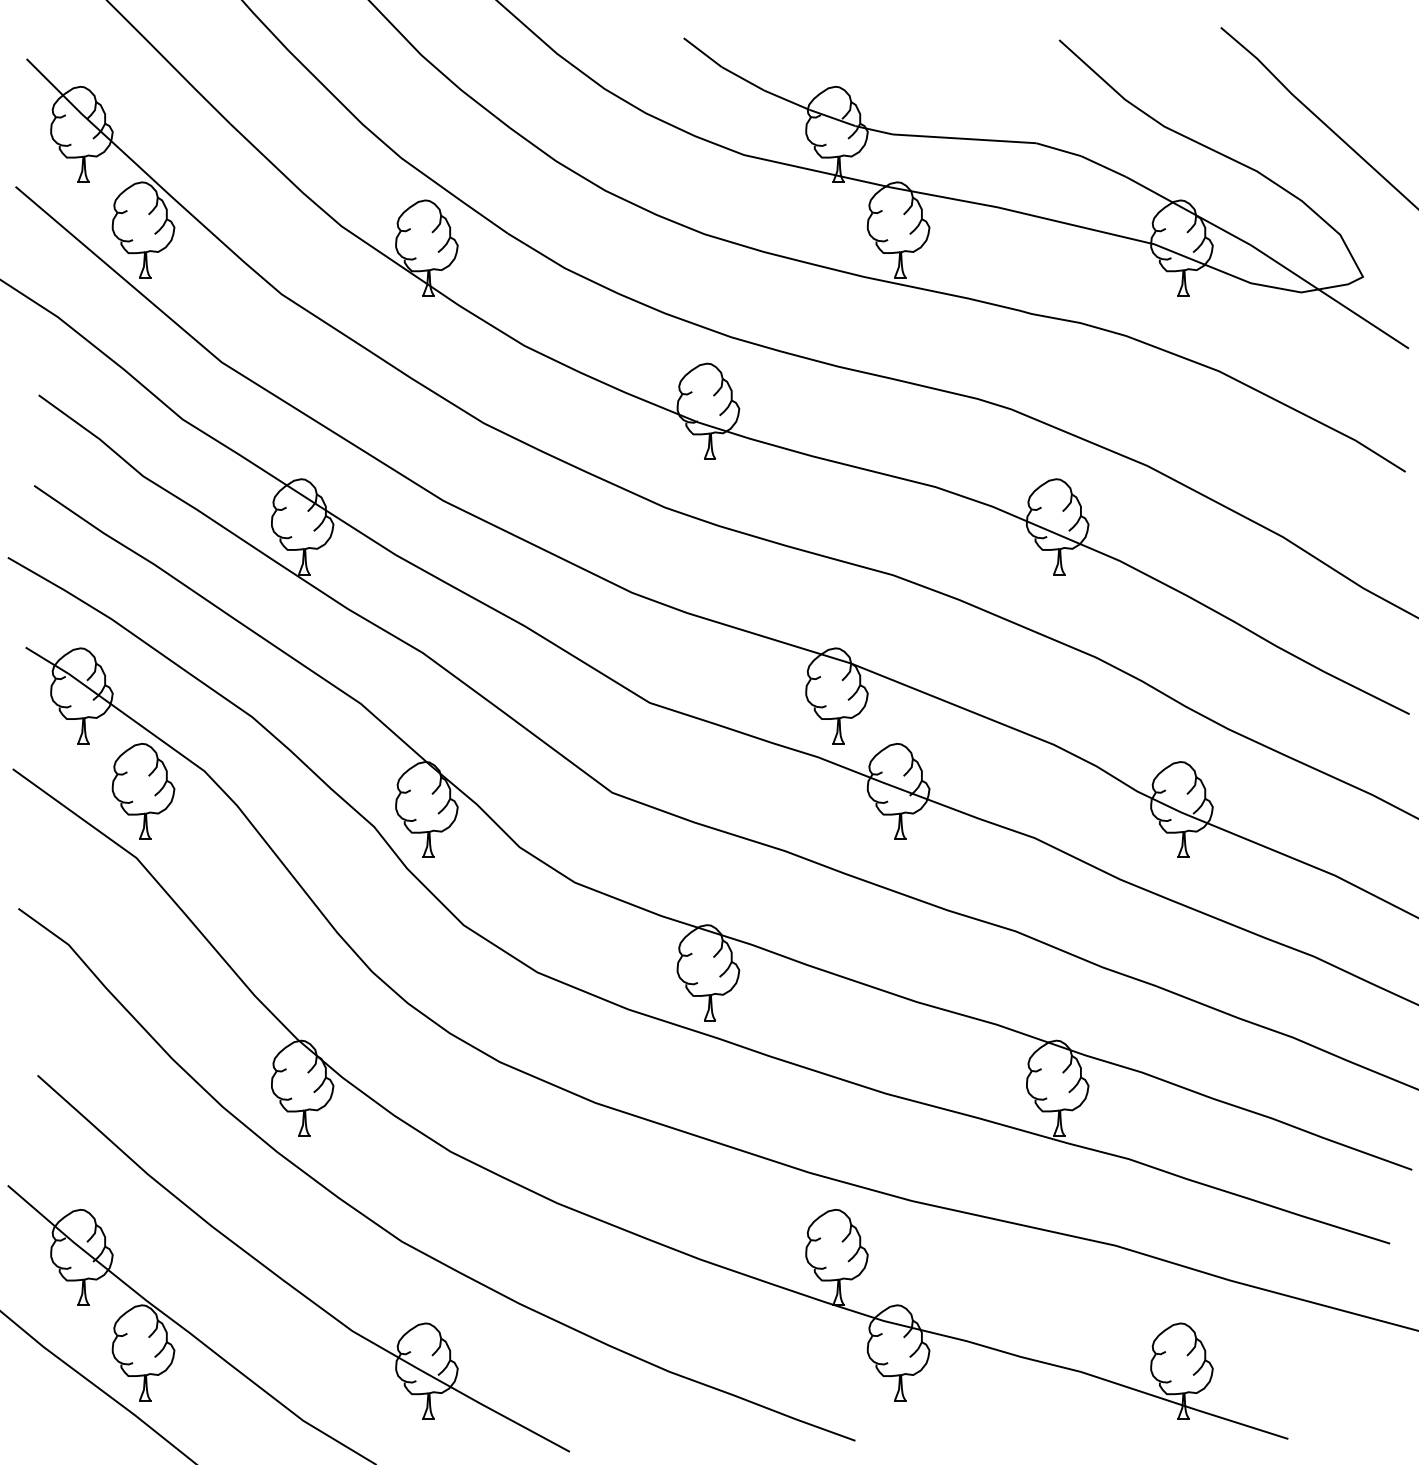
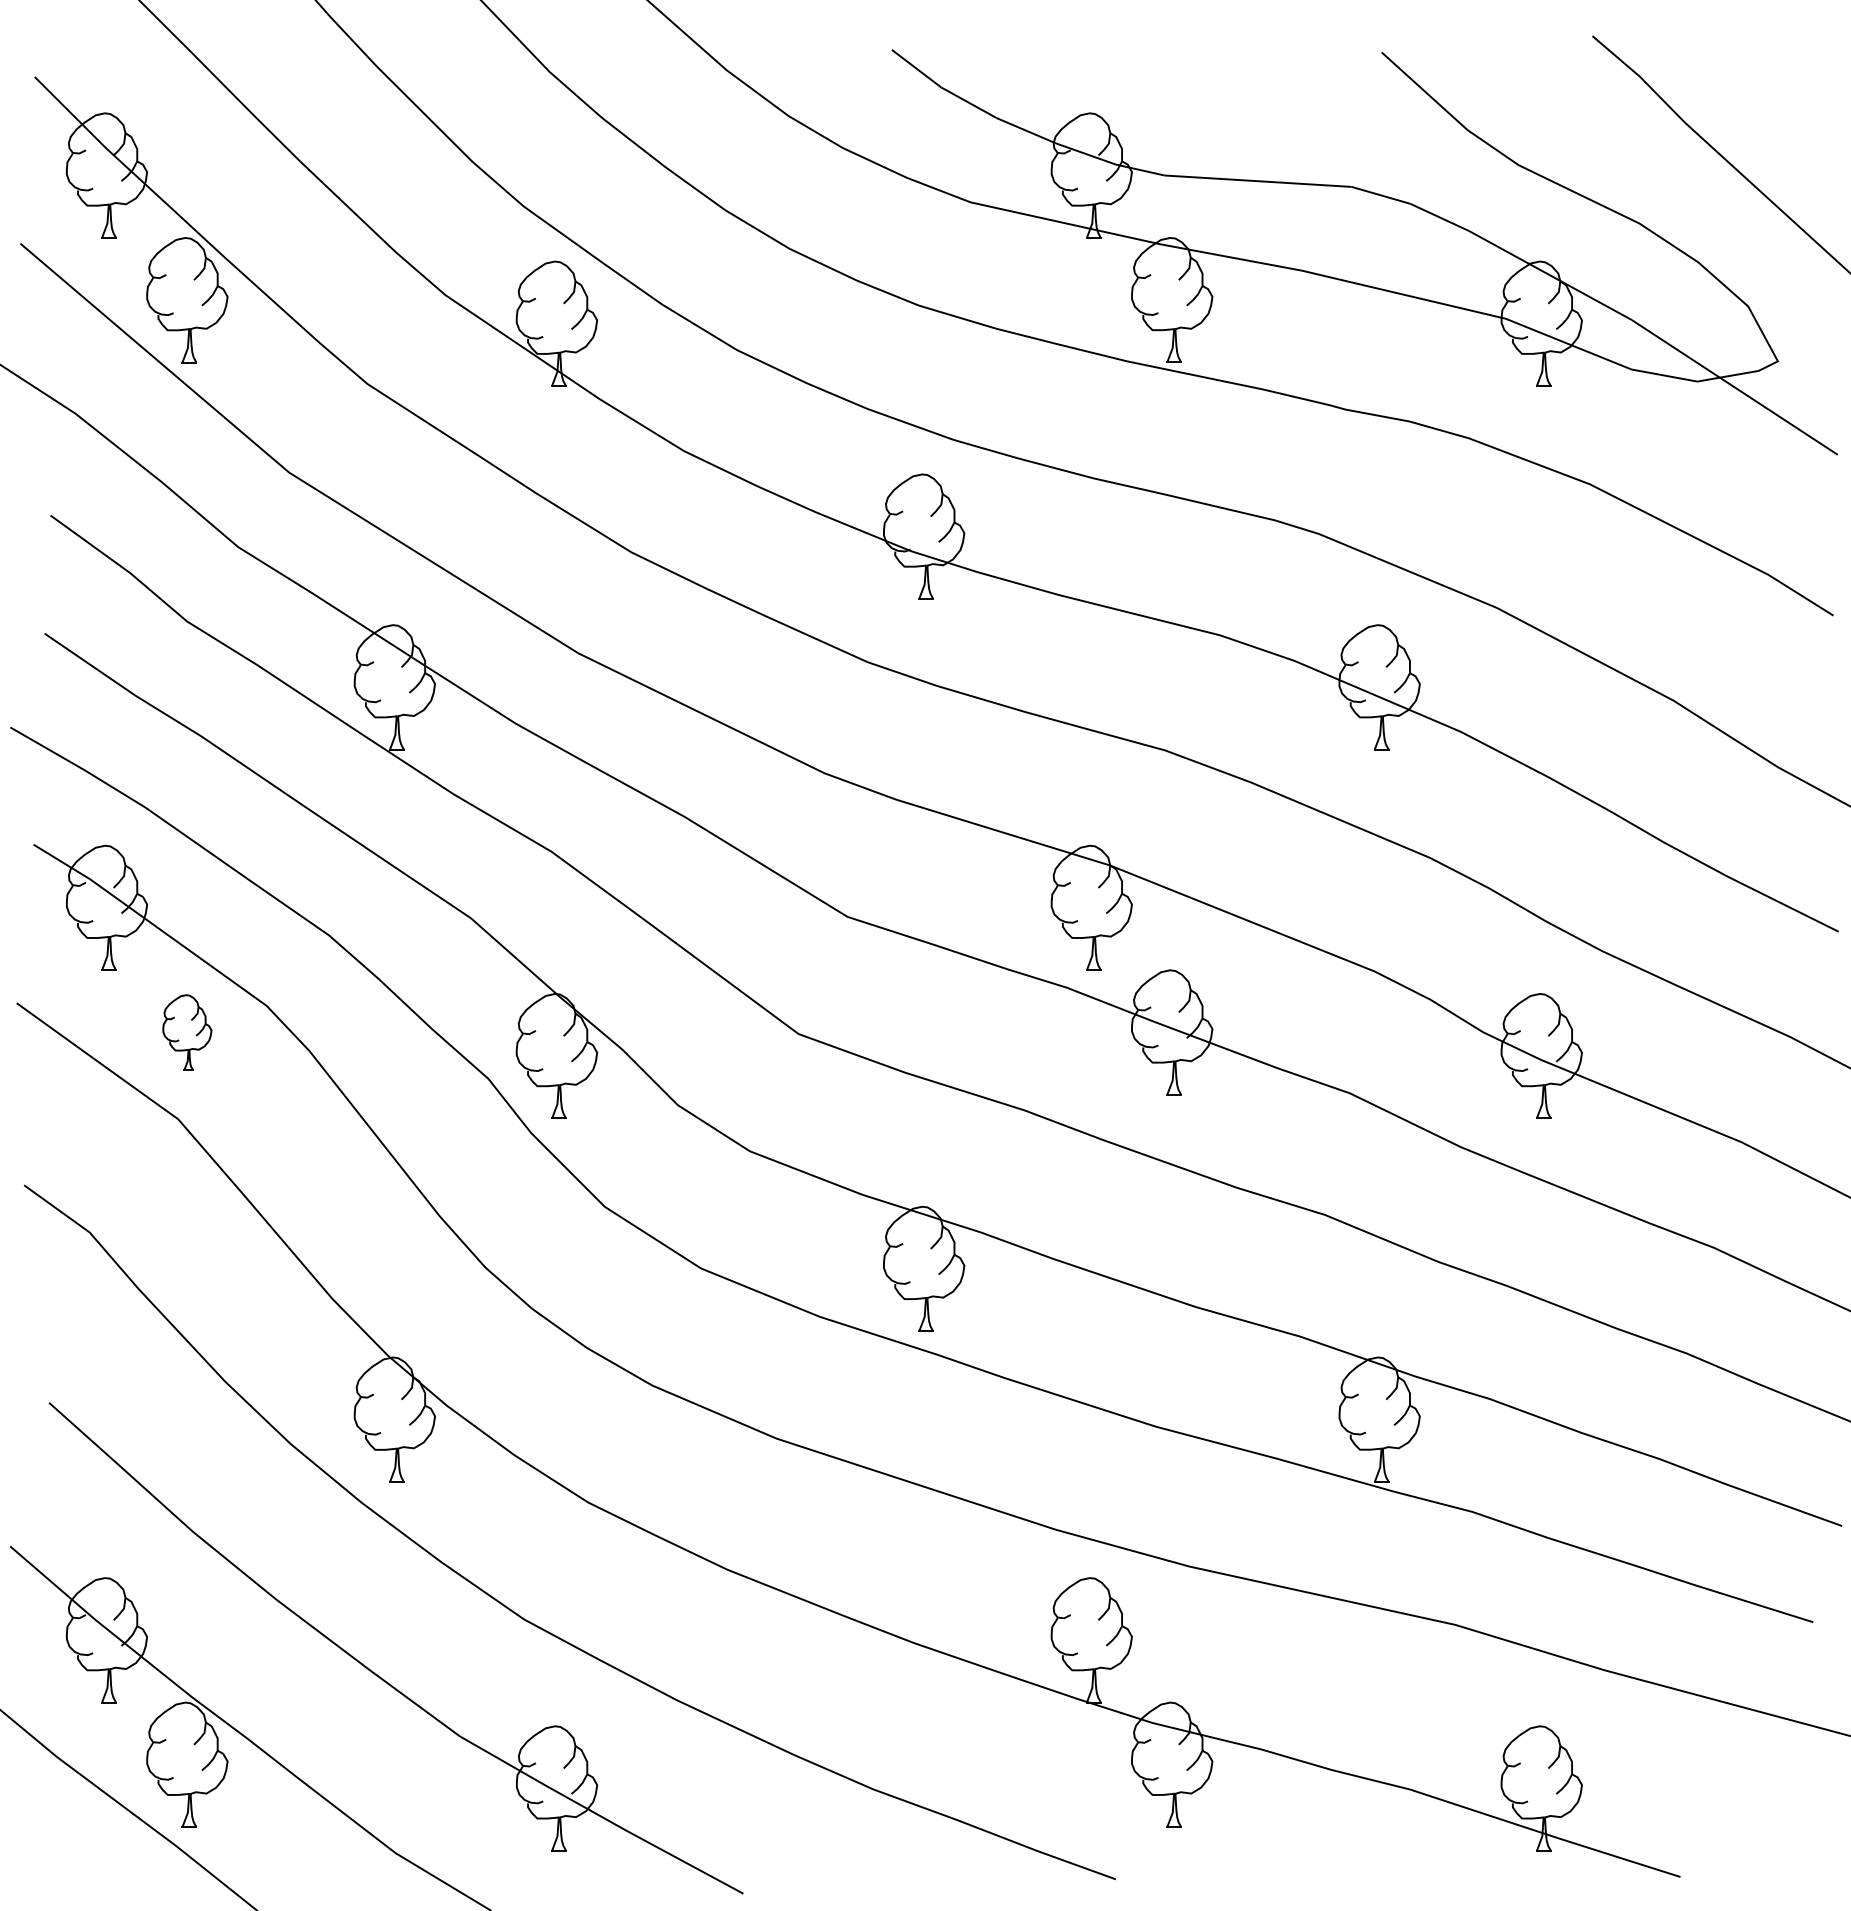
part: (143, 791) -> (187, 1032), size x0.6

